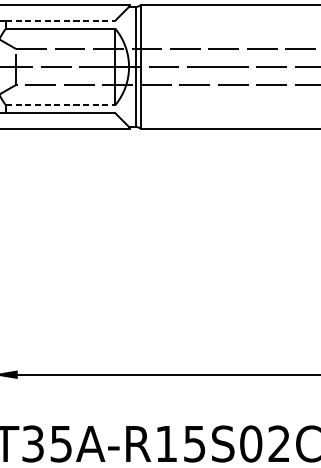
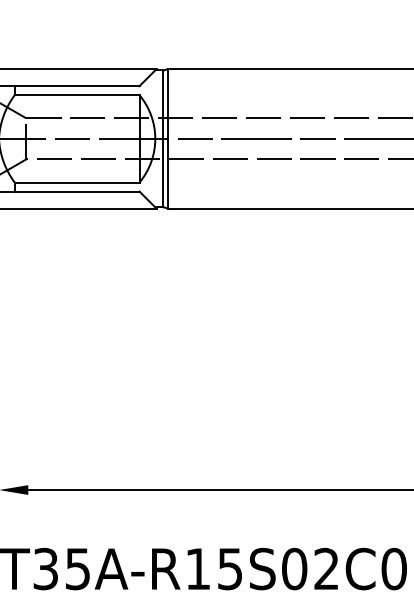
line: (60, 21) -> (77, 86), dashed -> solid
line: (60, 105) -> (77, 182), dashed -> solid

